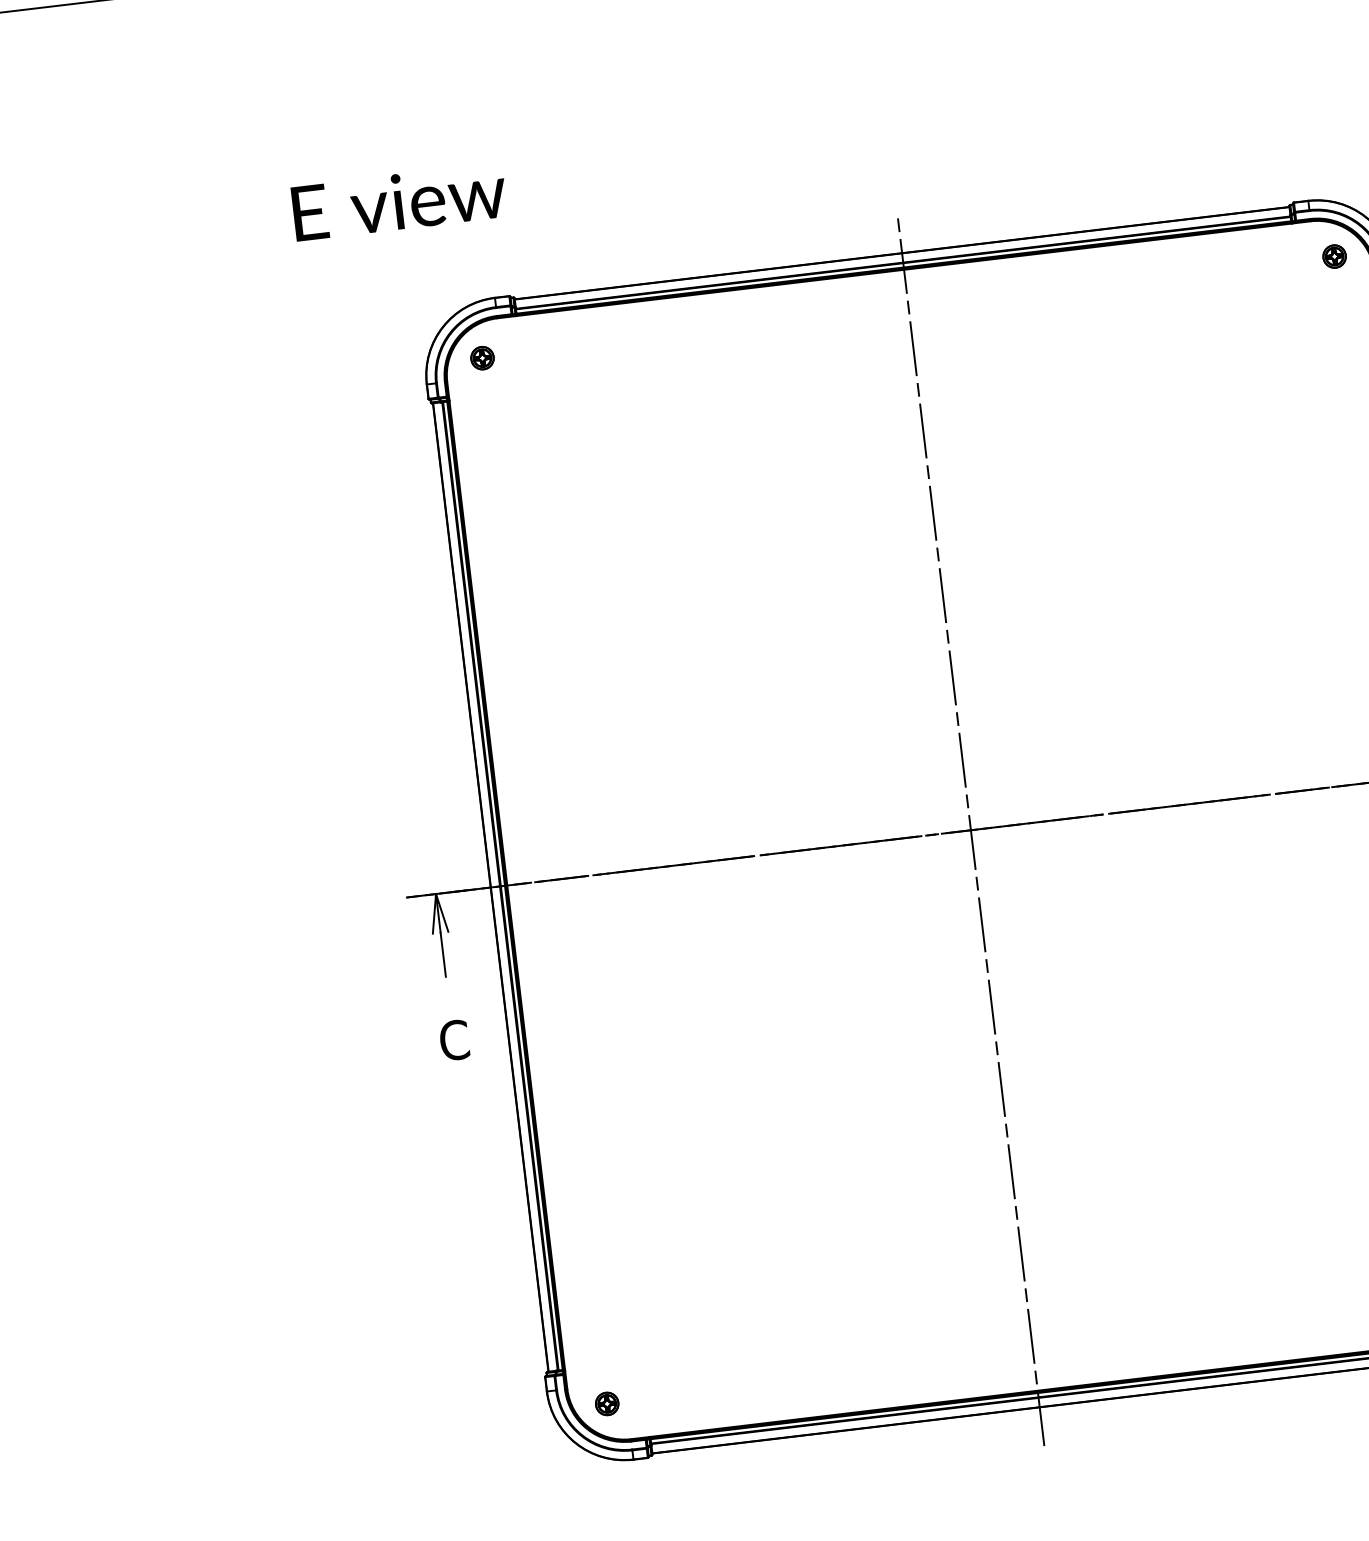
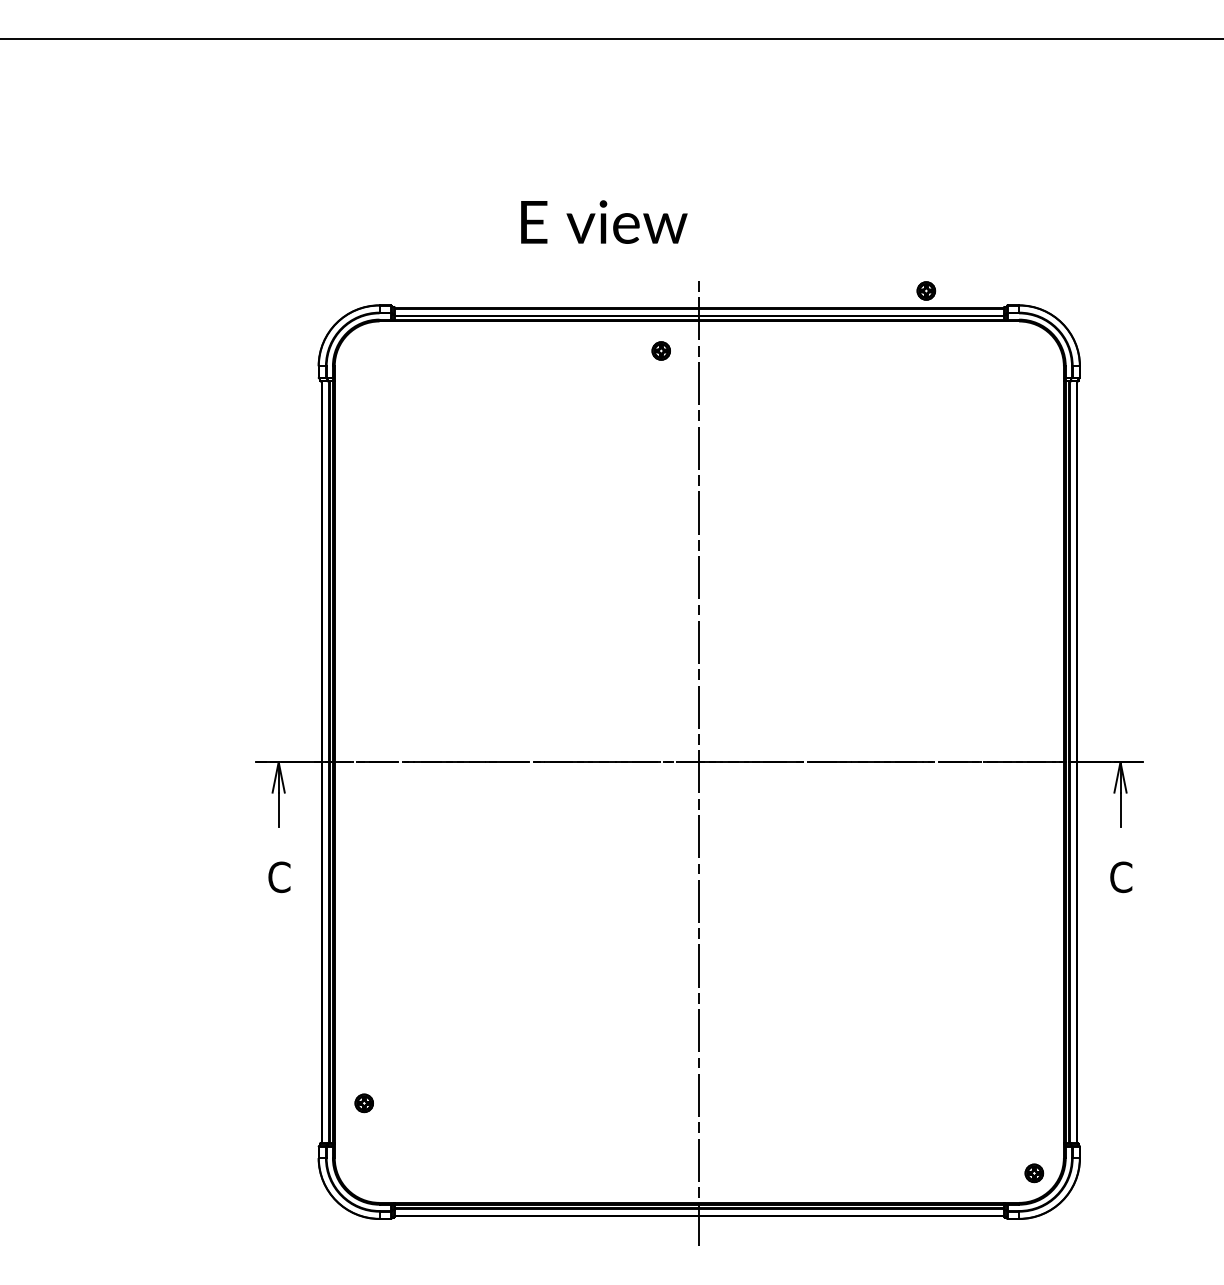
text: (399, 201) -> (604, 221), moved
part: (1334, 255) -> (926, 290), moved
part: (481, 357) -> (660, 350), moved
part: (606, 1404) -> (363, 1103), moved

